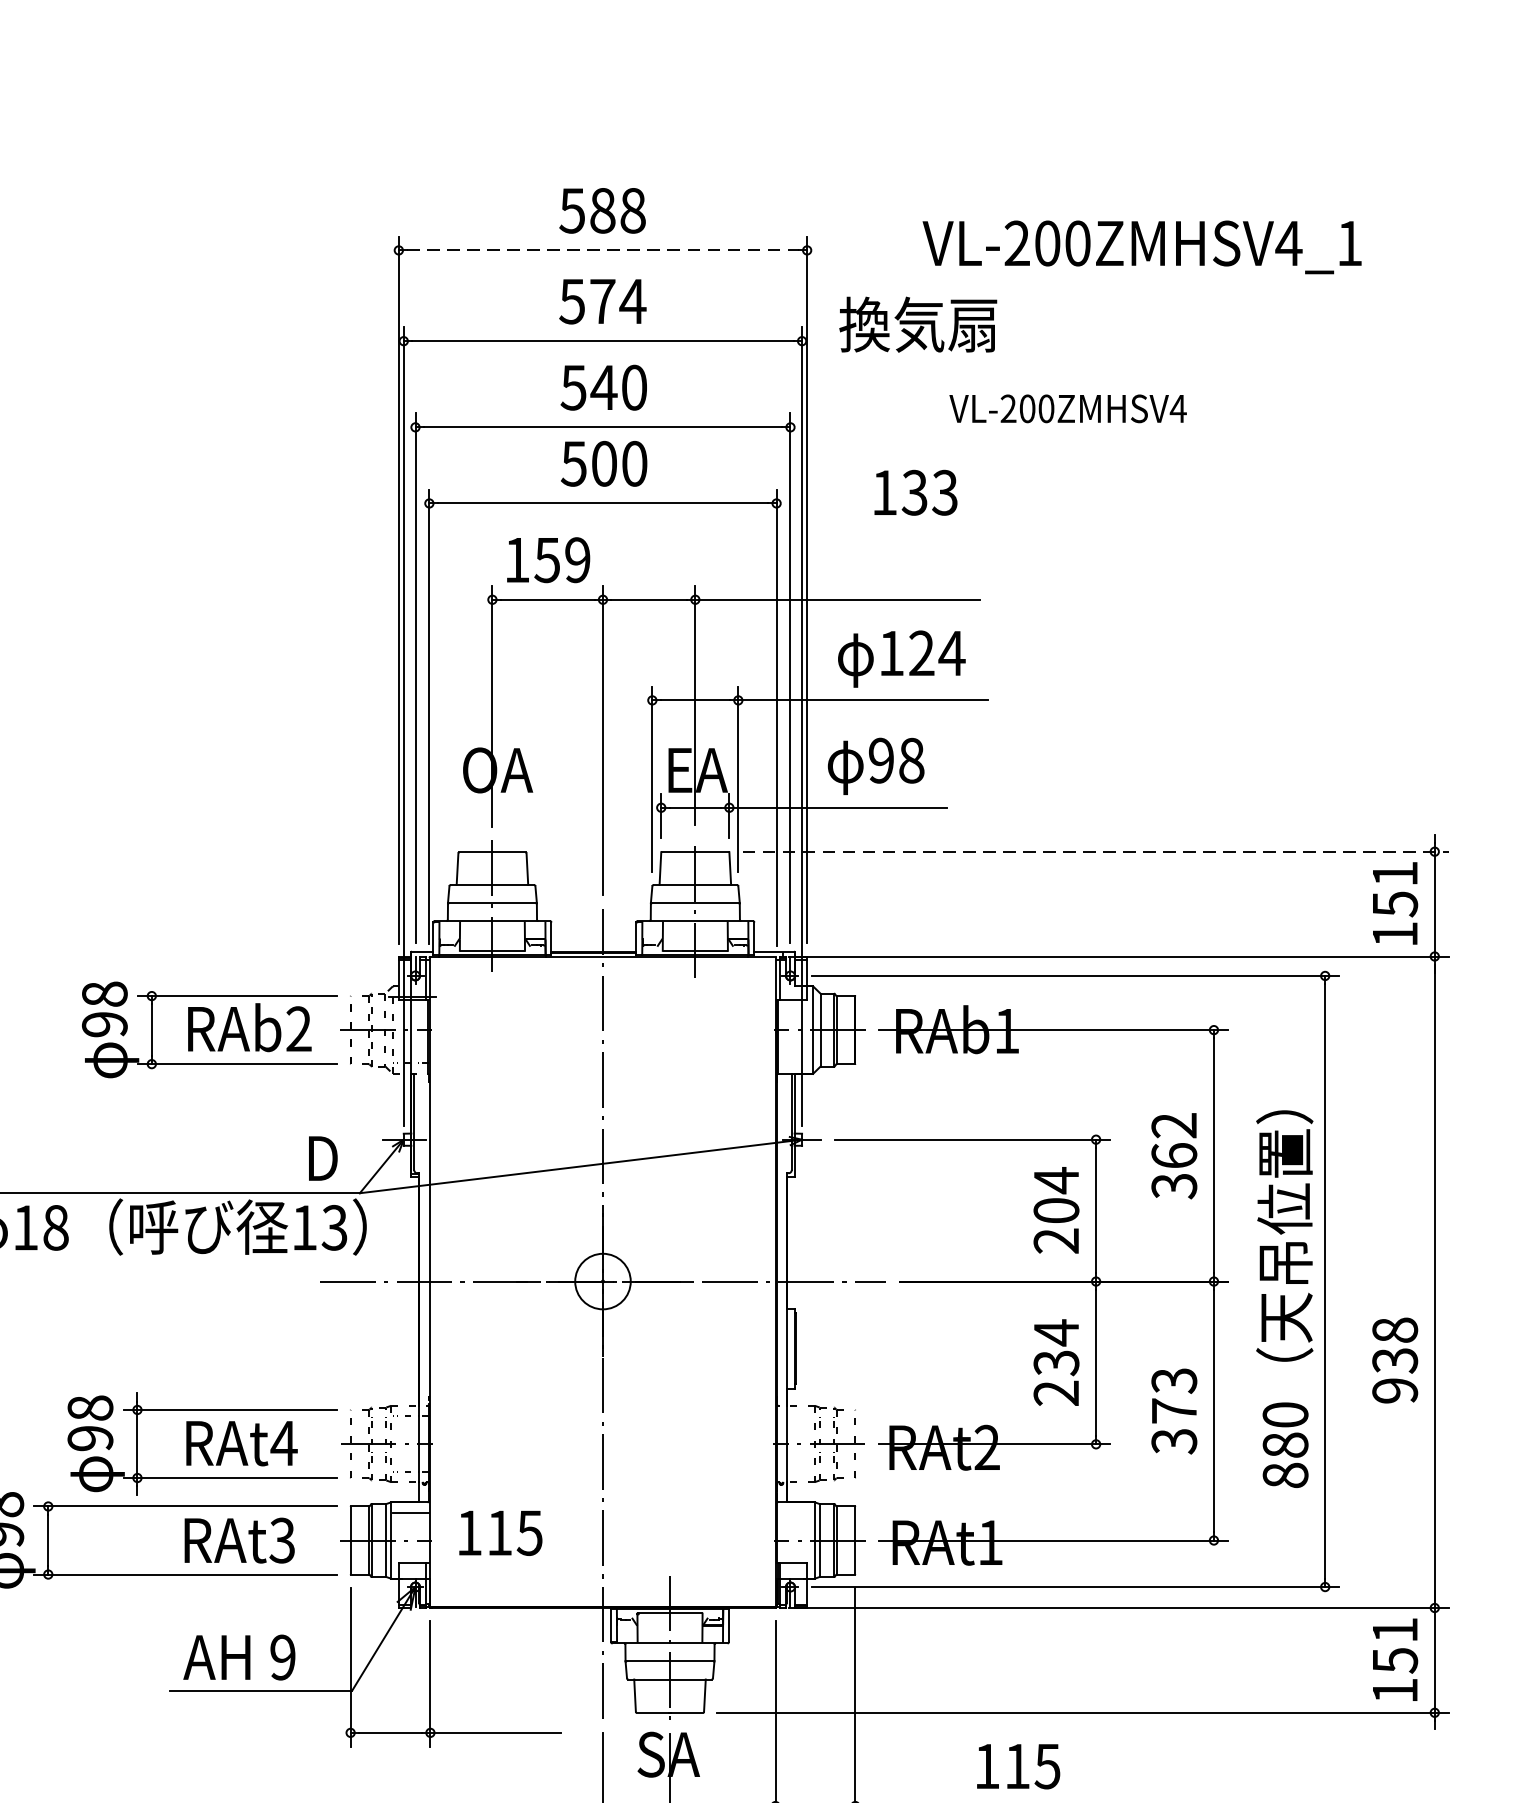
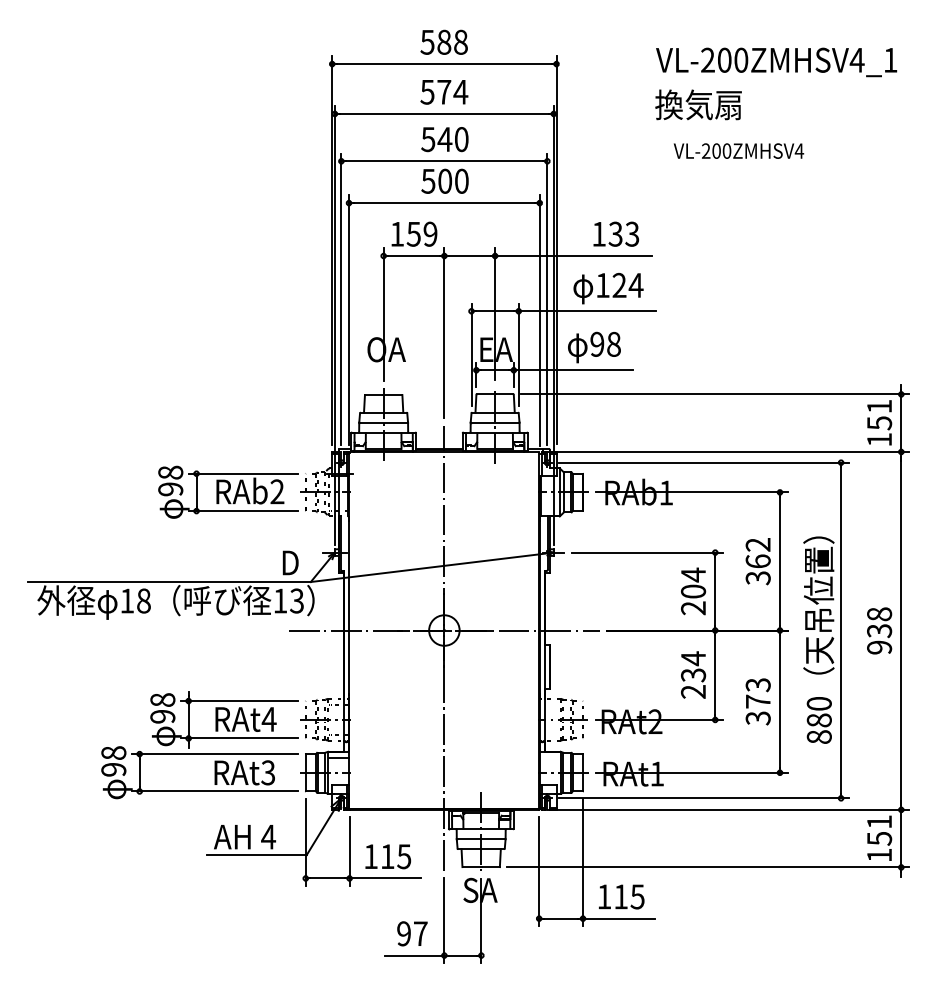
text: (1142, 247) -> (776, 62), moved
line: (603, 251) -> (444, 64), dashed -> solid
text: (918, 323) -> (698, 104), moved
text: (1067, 407) -> (738, 150), moved
text: (914, 491) -> (615, 233), moved
line: (1096, 851) -> (715, 394), dashed -> solid
text: (1395, 1359) -> (879, 630), moved
text: (501, 1532) -> (388, 856), moved
text: (282, 1656) -> (268, 836), 9 -> 4
text: (1018, 1765) -> (621, 896), moved

